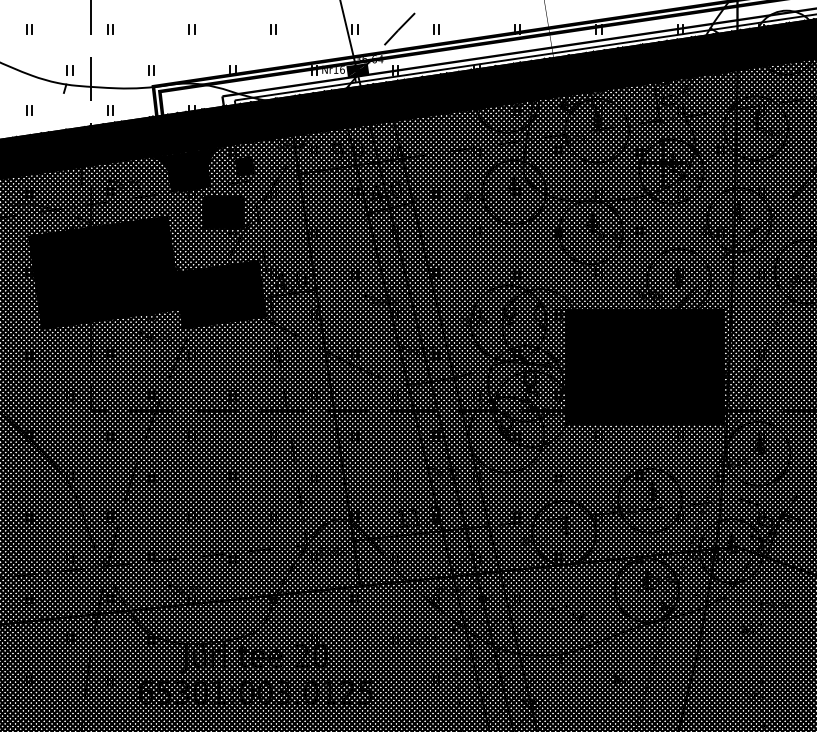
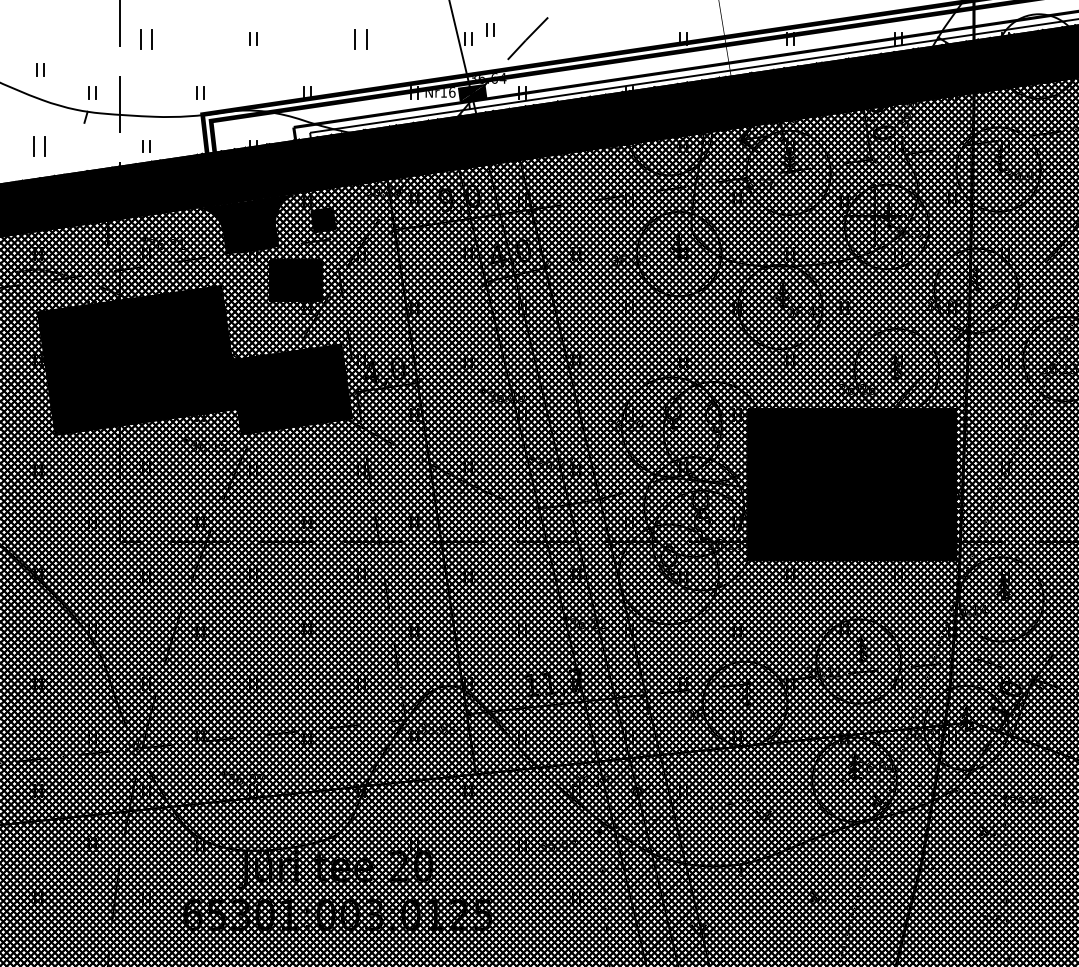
part: (29, 29) -> (40, 69), moved
part: (110, 29) -> (146, 38), size x1.6
part: (273, 29) -> (361, 38), size x1.6
part: (436, 29) -> (490, 29), moved
part: (29, 110) -> (38, 146), size x1.6

